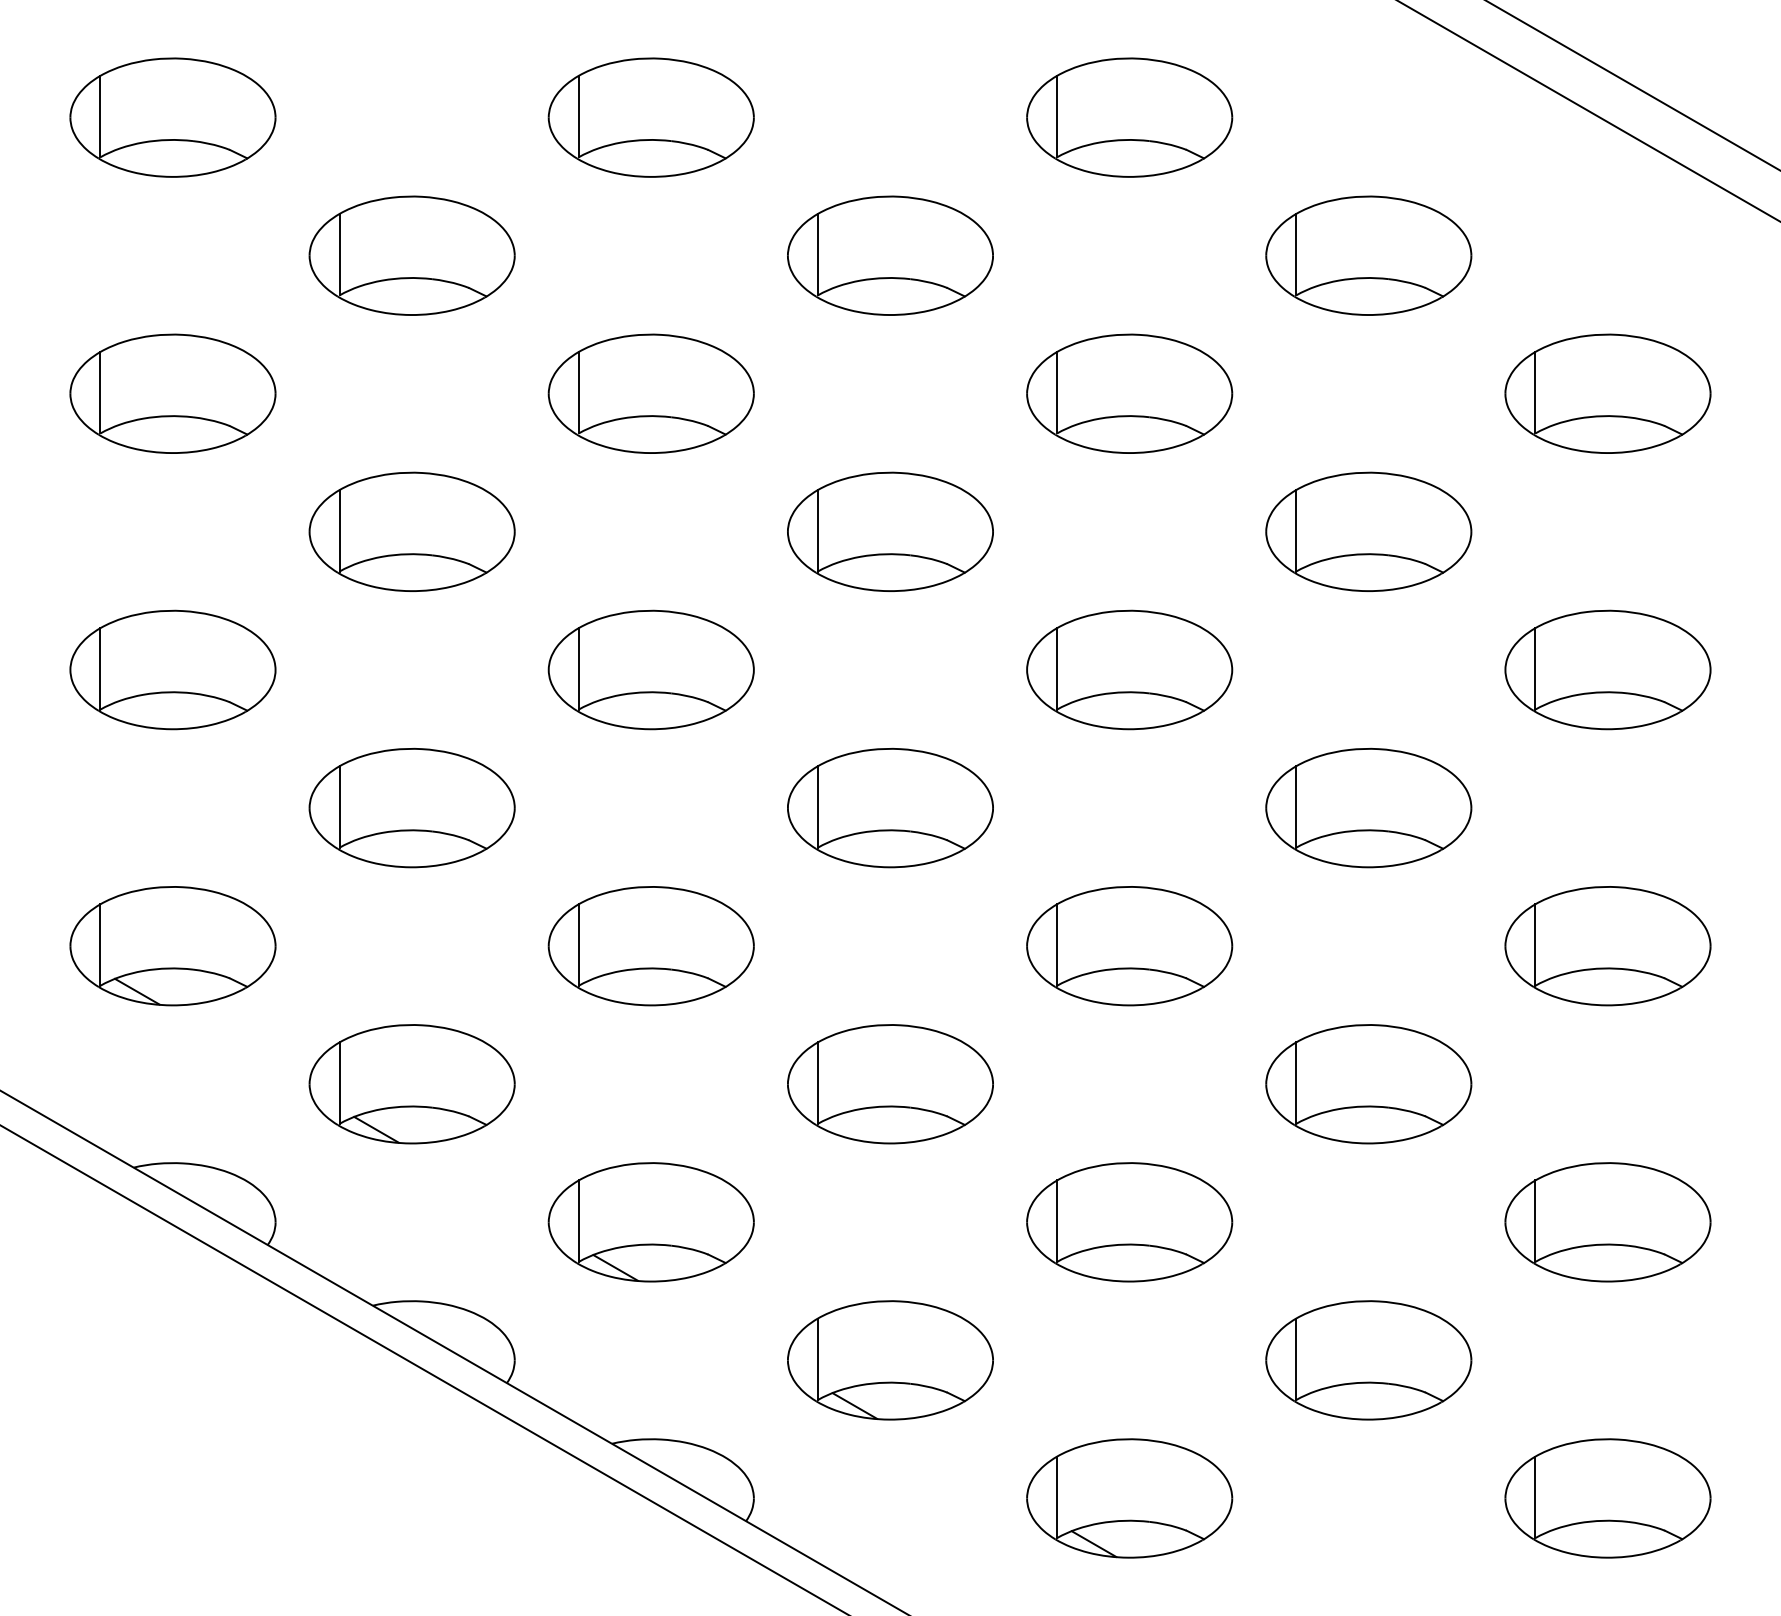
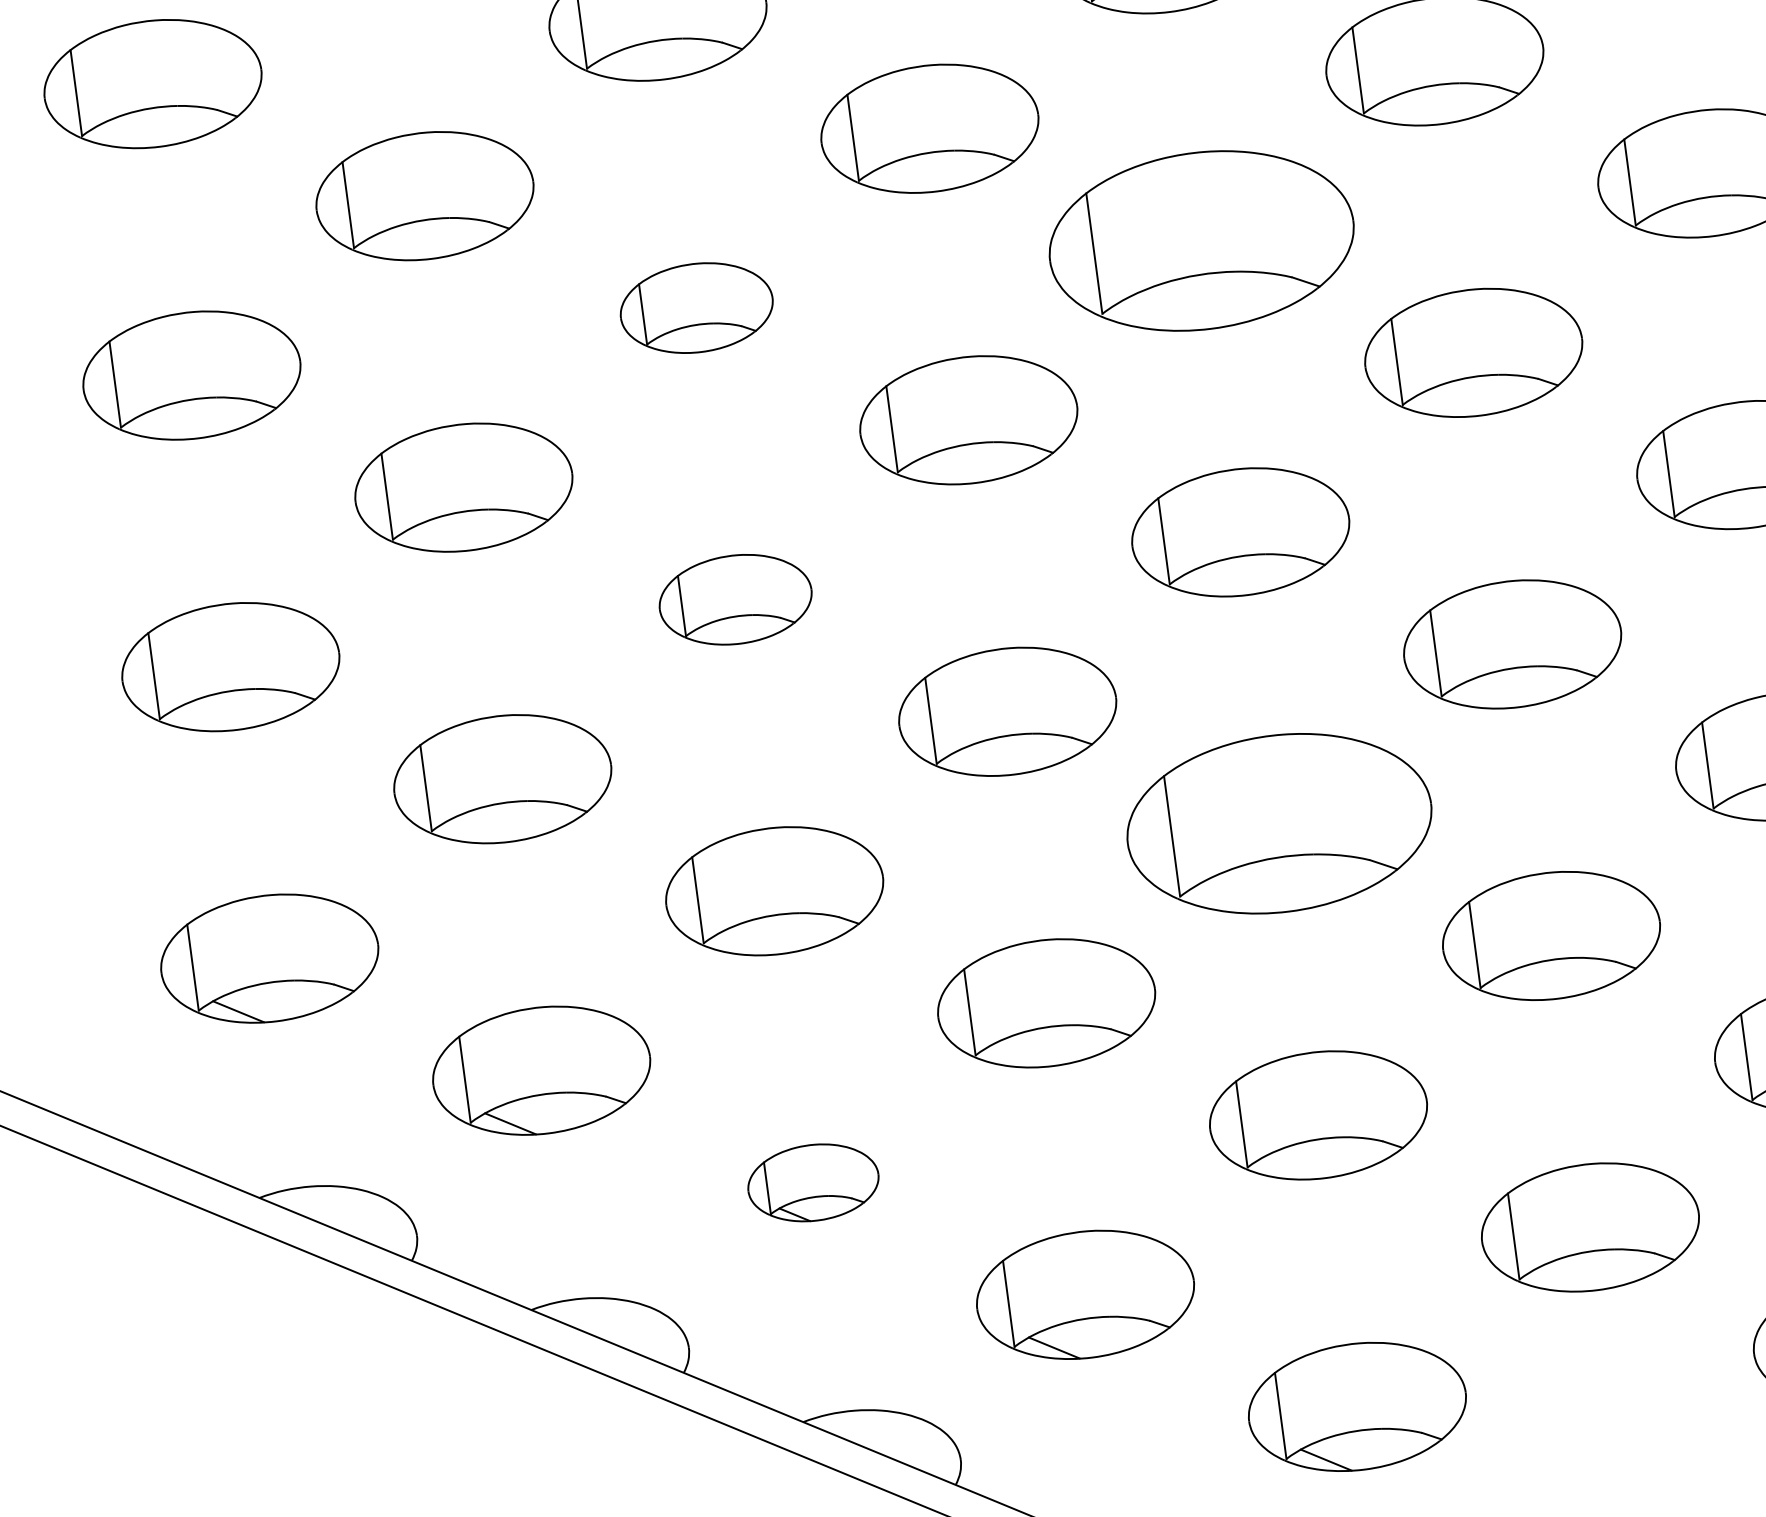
part: (650, 393) -> (695, 307), size x0.7
part: (1129, 393) -> (1201, 240), size x1.4
part: (650, 669) -> (734, 599), size x0.7
part: (1129, 946) -> (1279, 824), size x1.4
part: (650, 1222) -> (812, 1183), size x0.6

